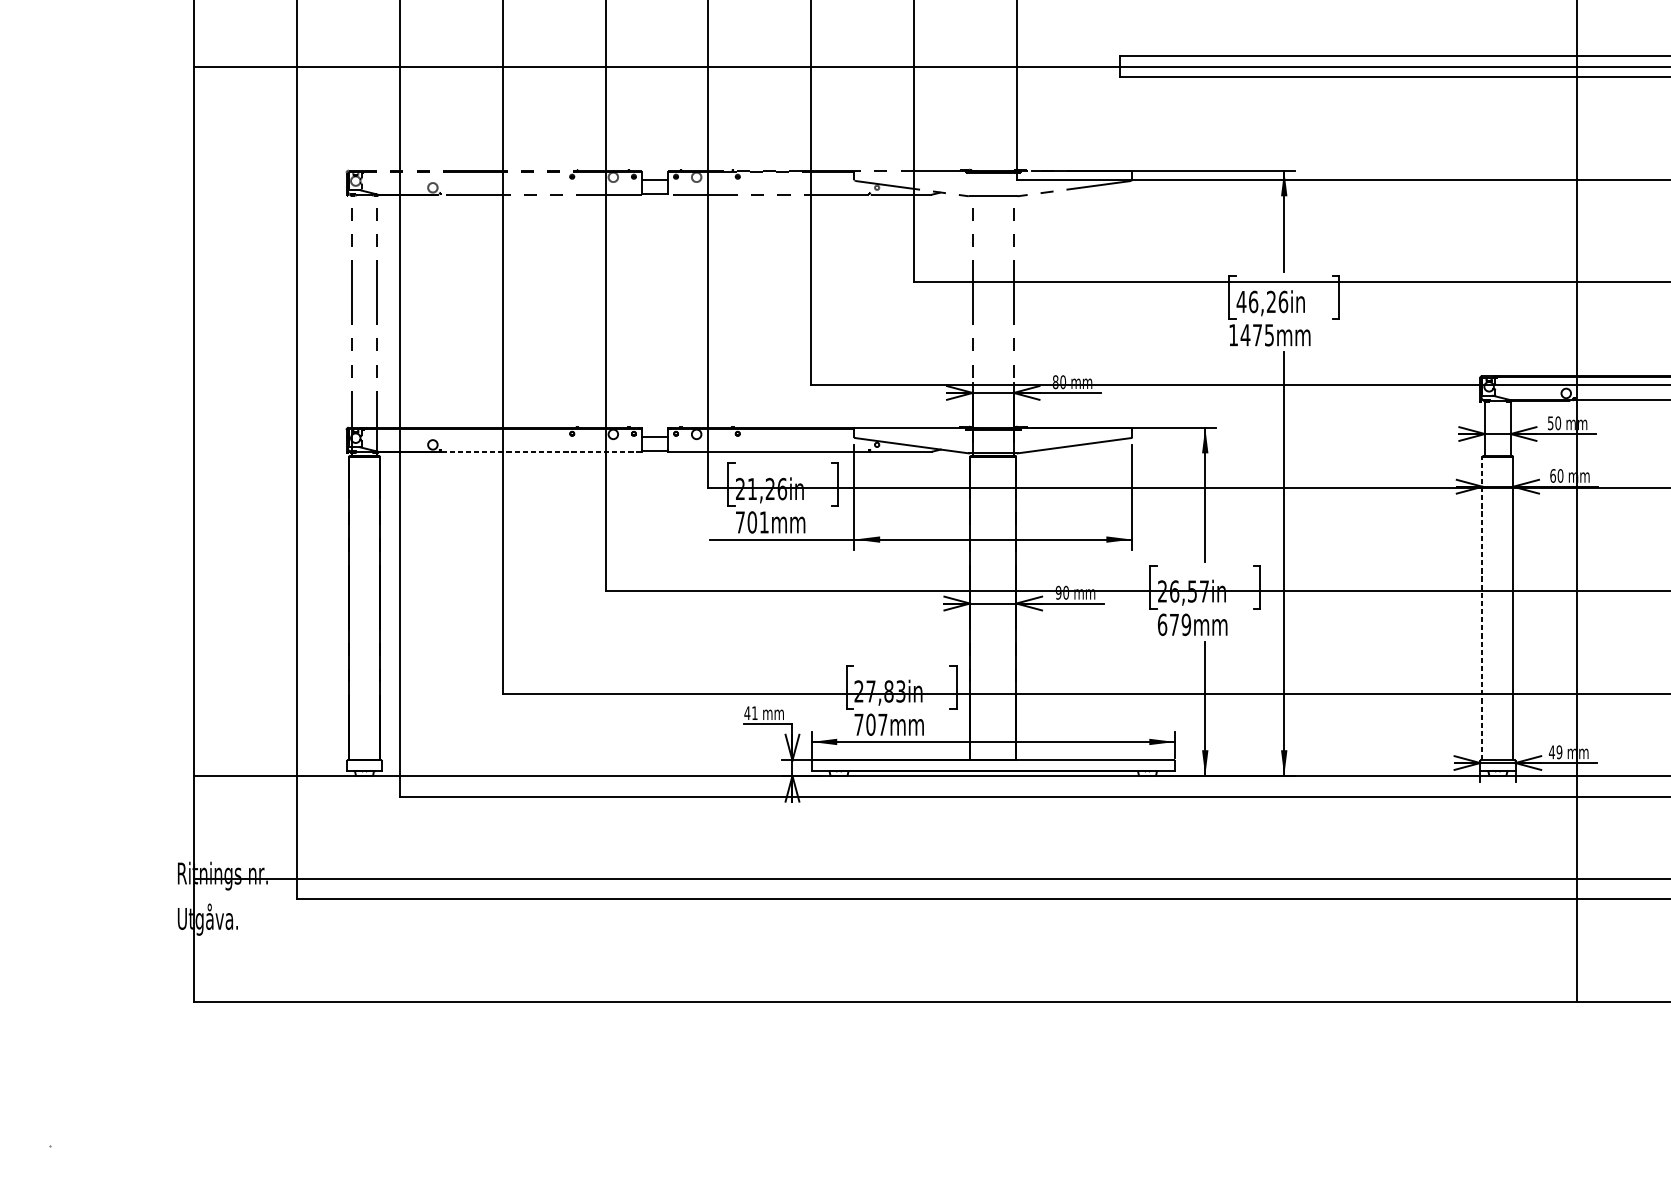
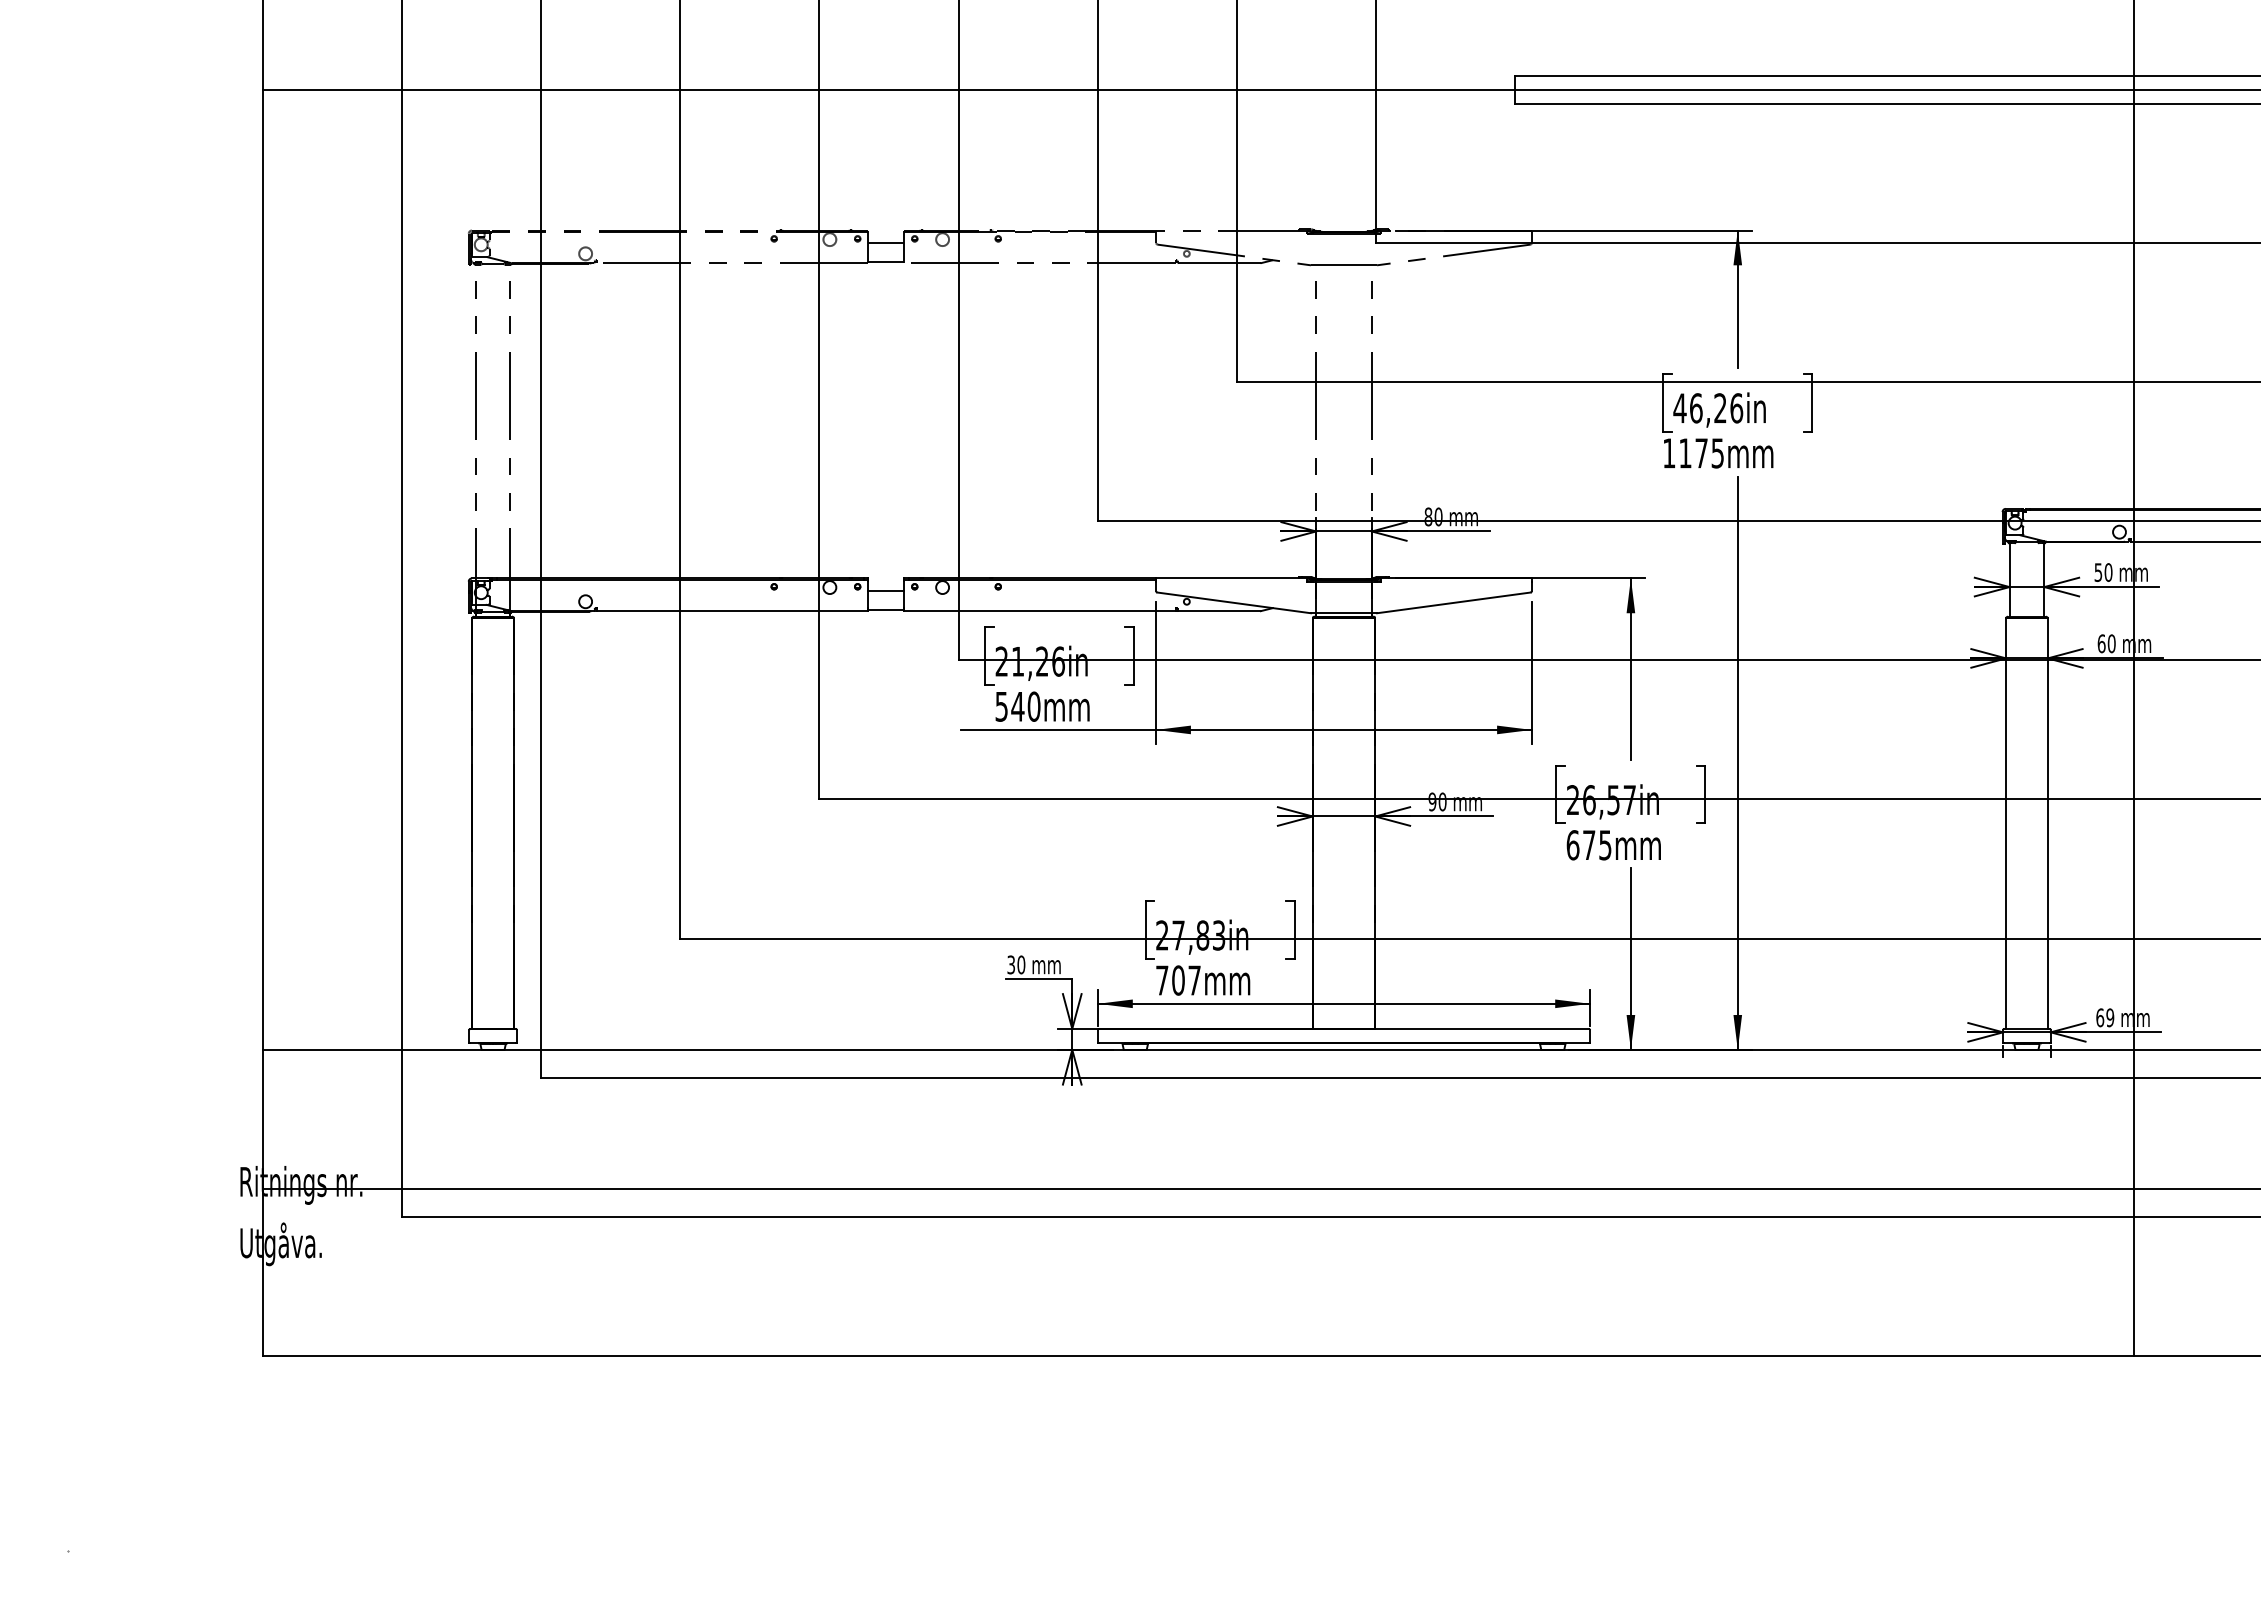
text: (1245, 335) -> (1685, 453), 1475mm -> 1175mm
line: (541, 452) -> (732, 611), dashed -> solid
text: (752, 522) -> (1017, 706), 701mm -> 540mm
line: (1482, 608) -> (2006, 823), dashed -> solid
text: (1186, 624) -> (1605, 845), 679mm -> 675mm
text: (751, 712) -> (1016, 964), 41 -> 30
text: (1552, 752) -> (2100, 1017), 49 -> 69

